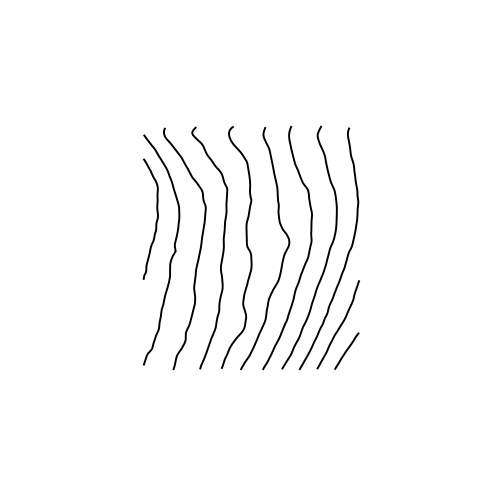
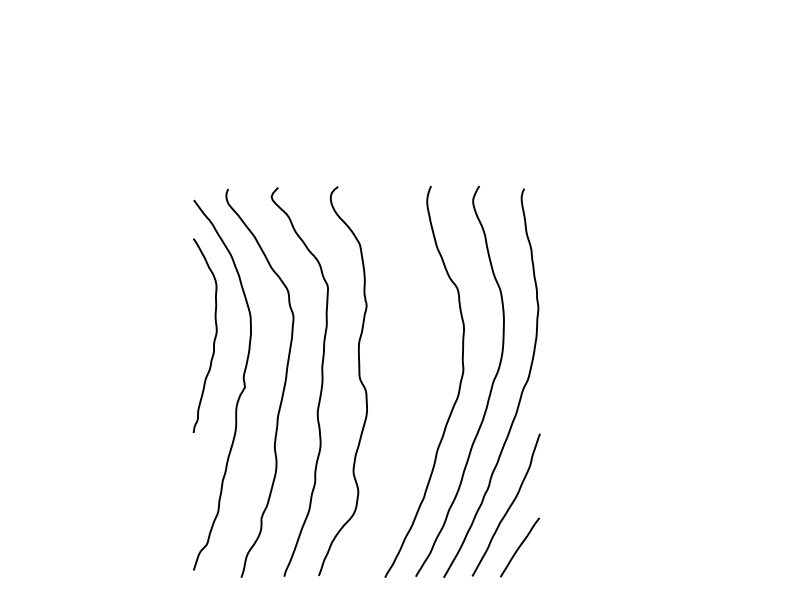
curve: (283, 254) -> (418, 392), removed

